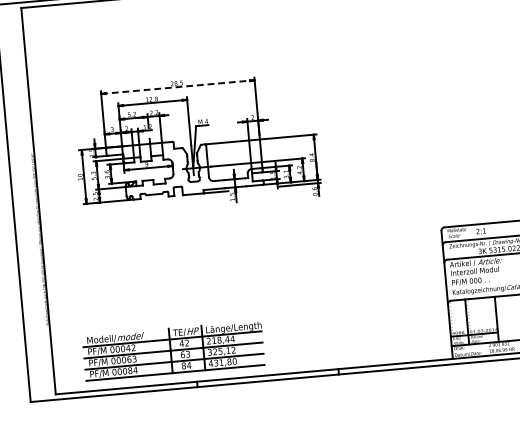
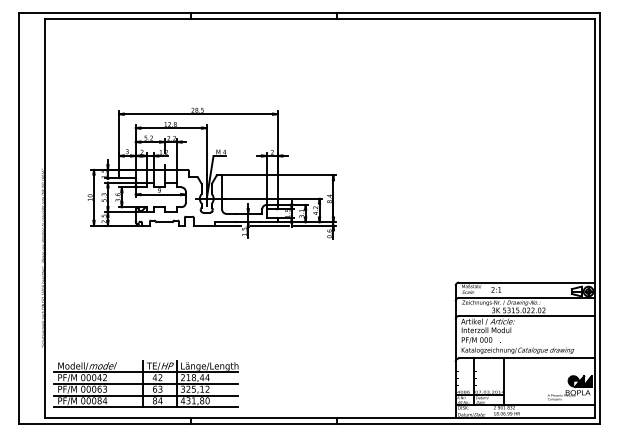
line: (177, 87) -> (198, 114), dashed -> solid
line: (257, 188) -> (270, 225), added
part: (173, 350) -> (145, 383), moved

